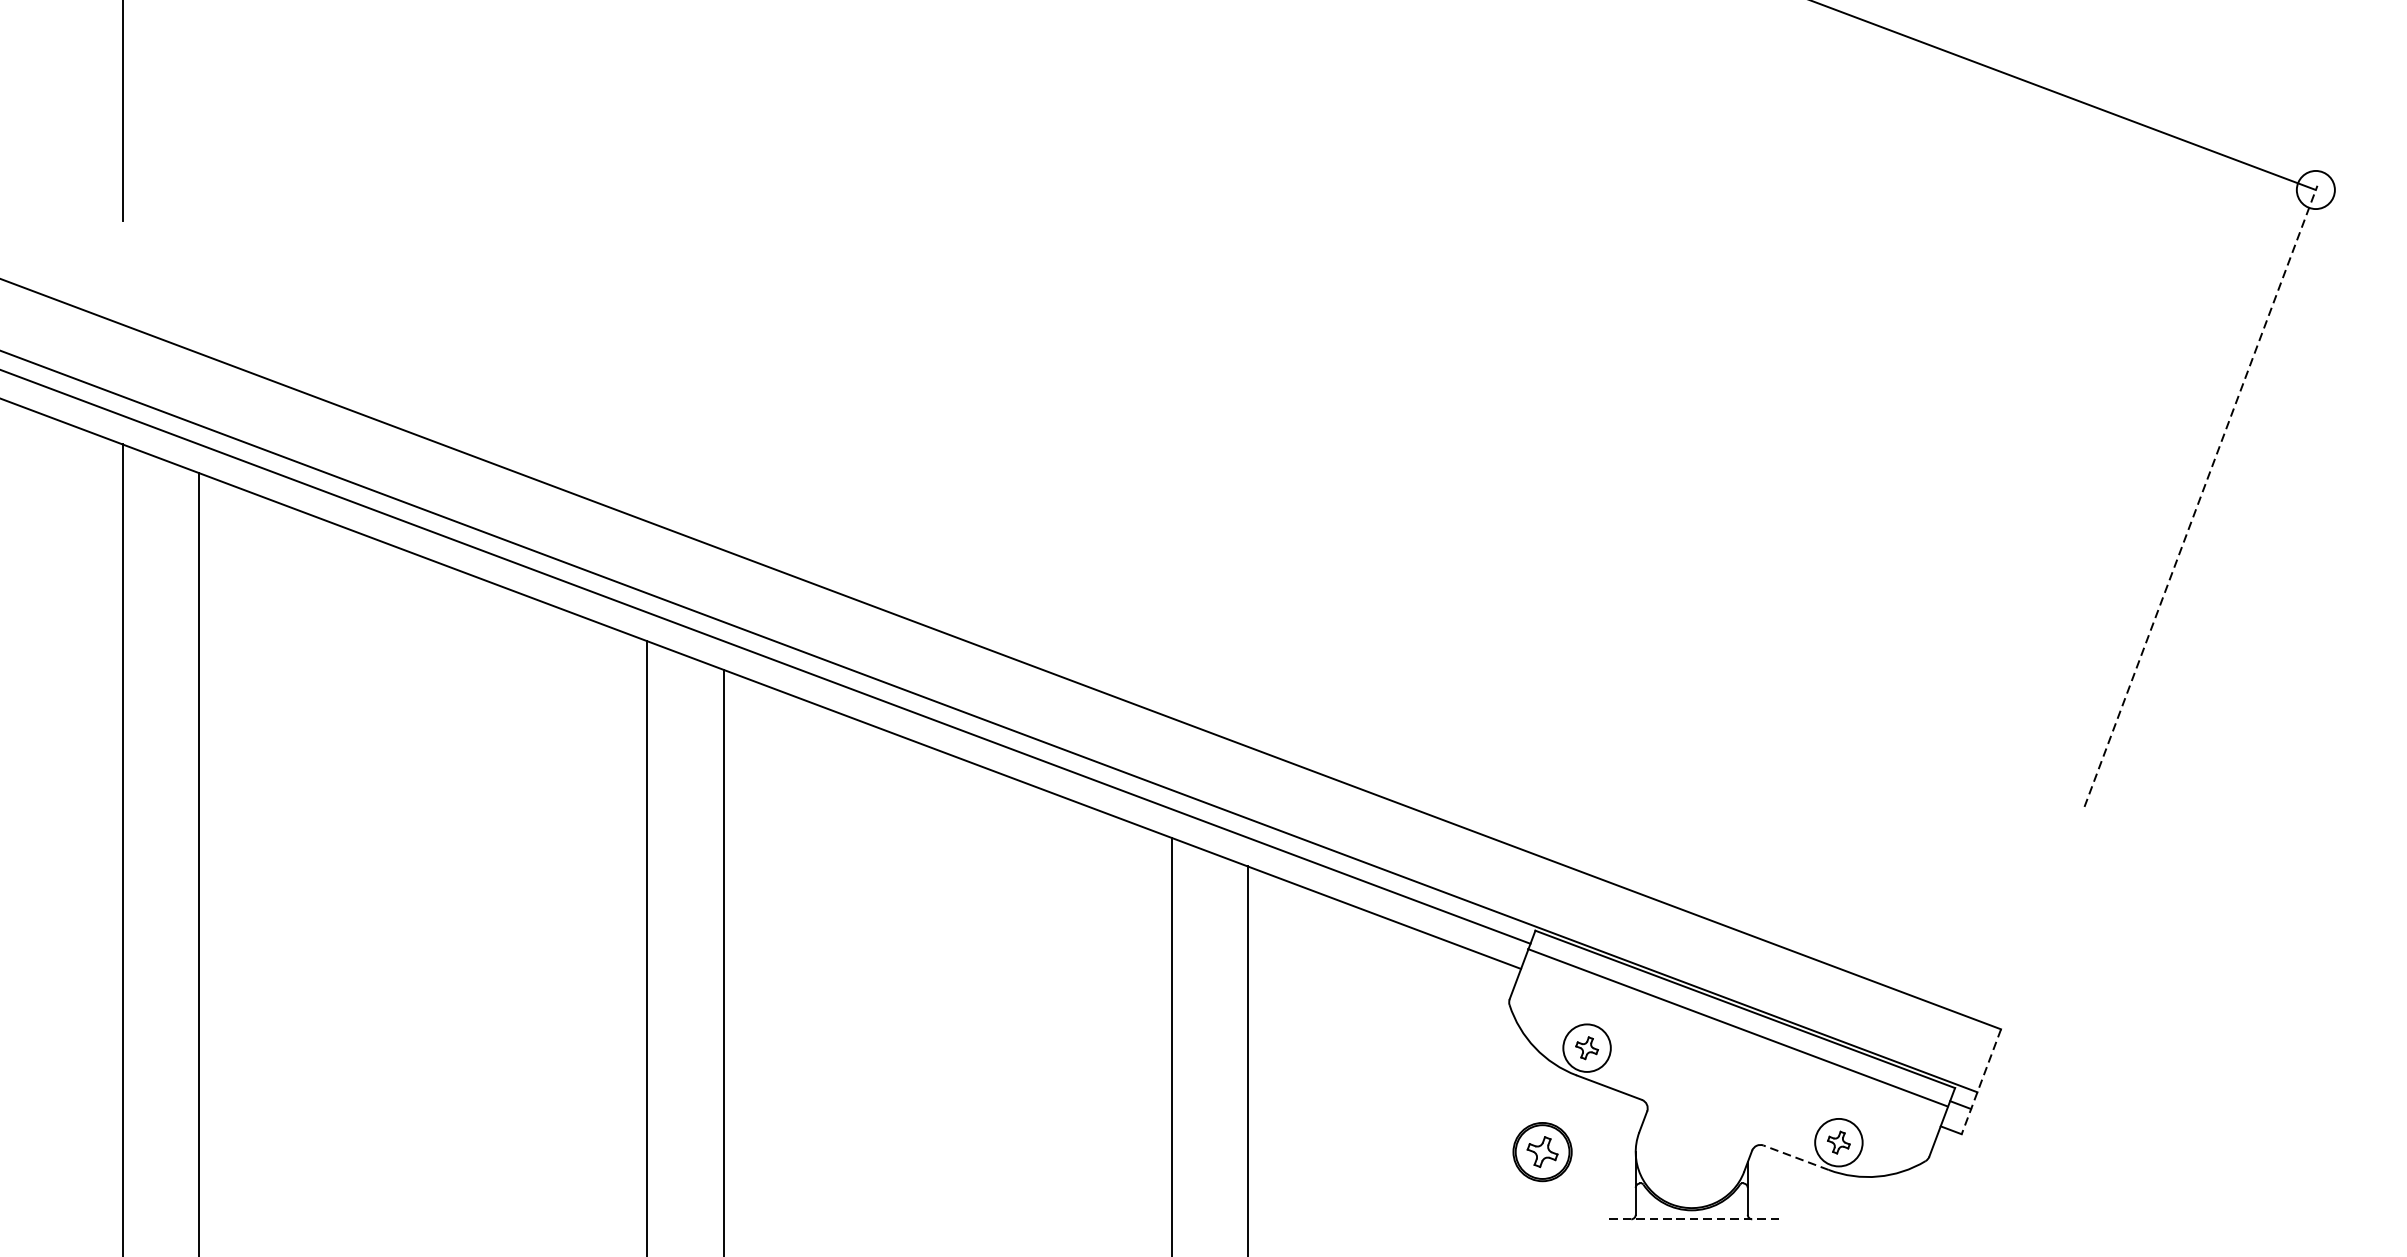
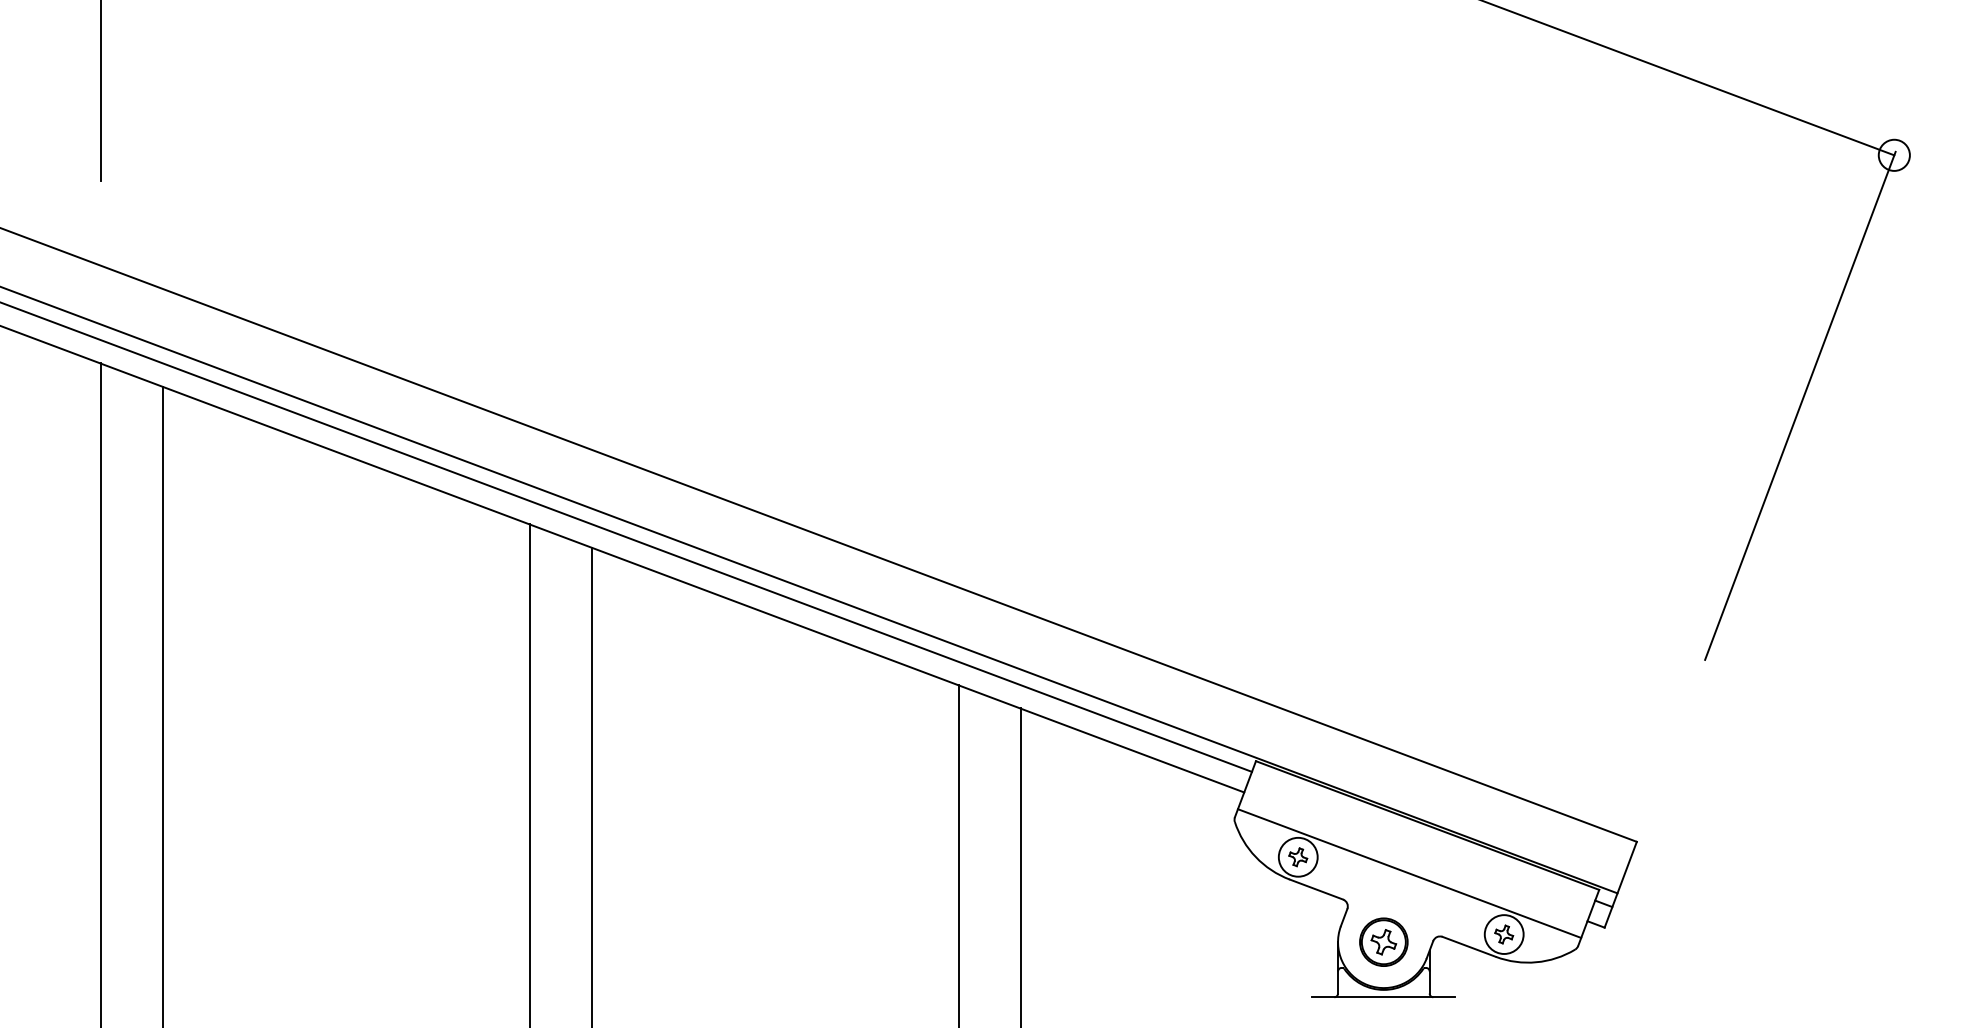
line: (2201, 495) -> (1800, 405), dashed -> solid
line: (1737, 1027) -> (1409, 873), moved
line: (1981, 1081) -> (1620, 884), dashed -> solid
part: (1542, 1151) -> (1383, 941), moved
line: (1795, 1157) -> (1468, 946), dashed -> solid
line: (1691, 1219) -> (1383, 997), dashed -> solid

